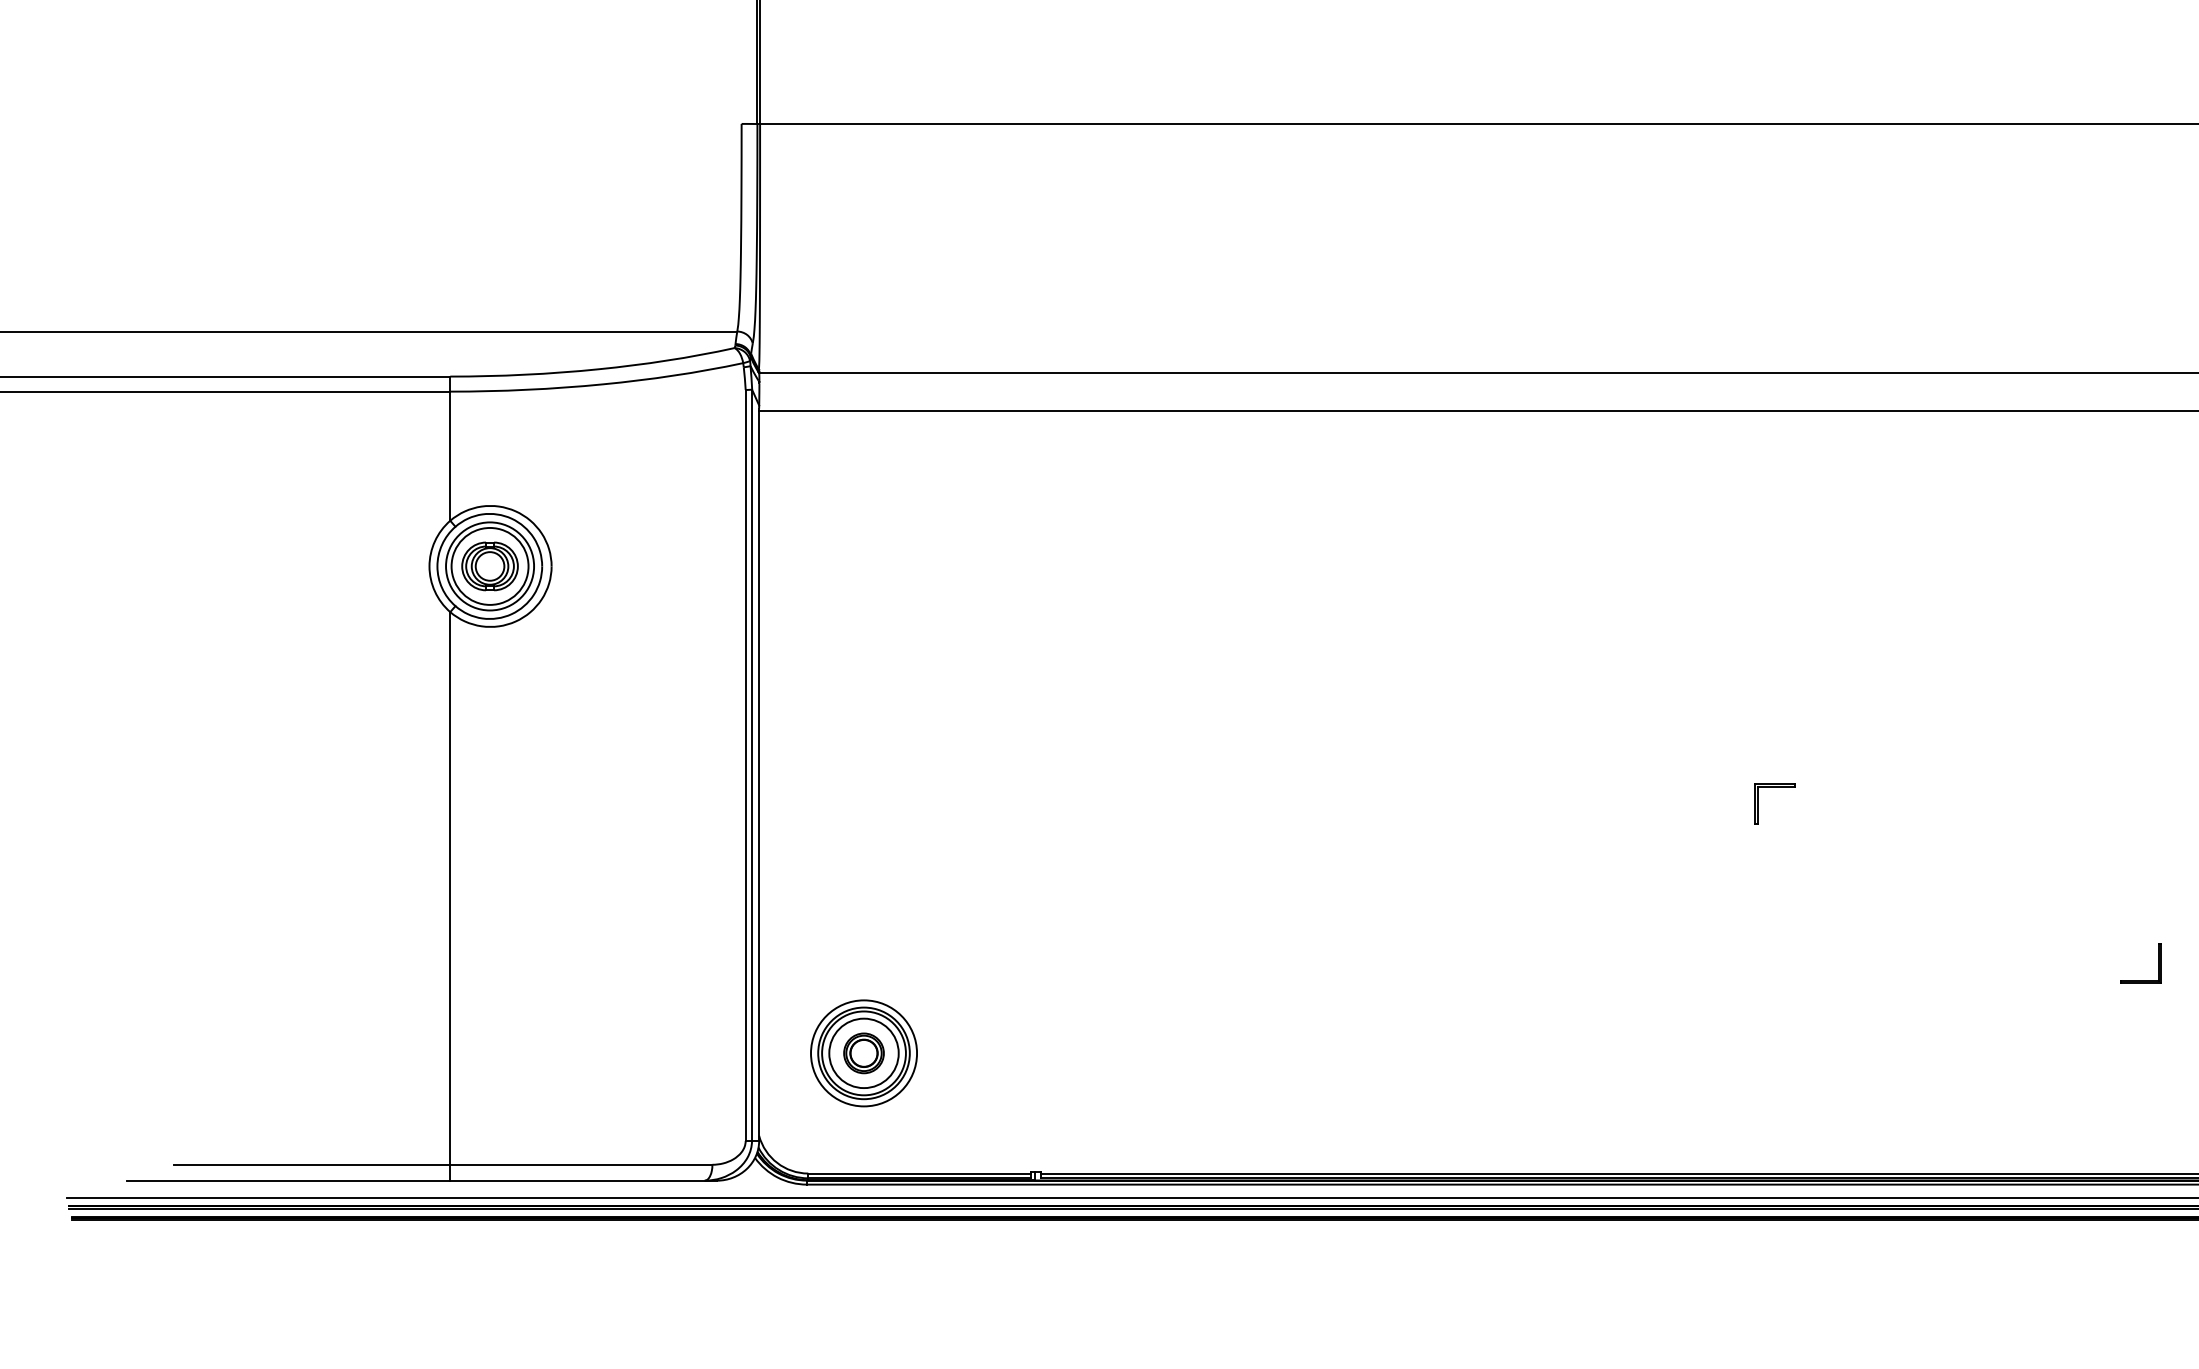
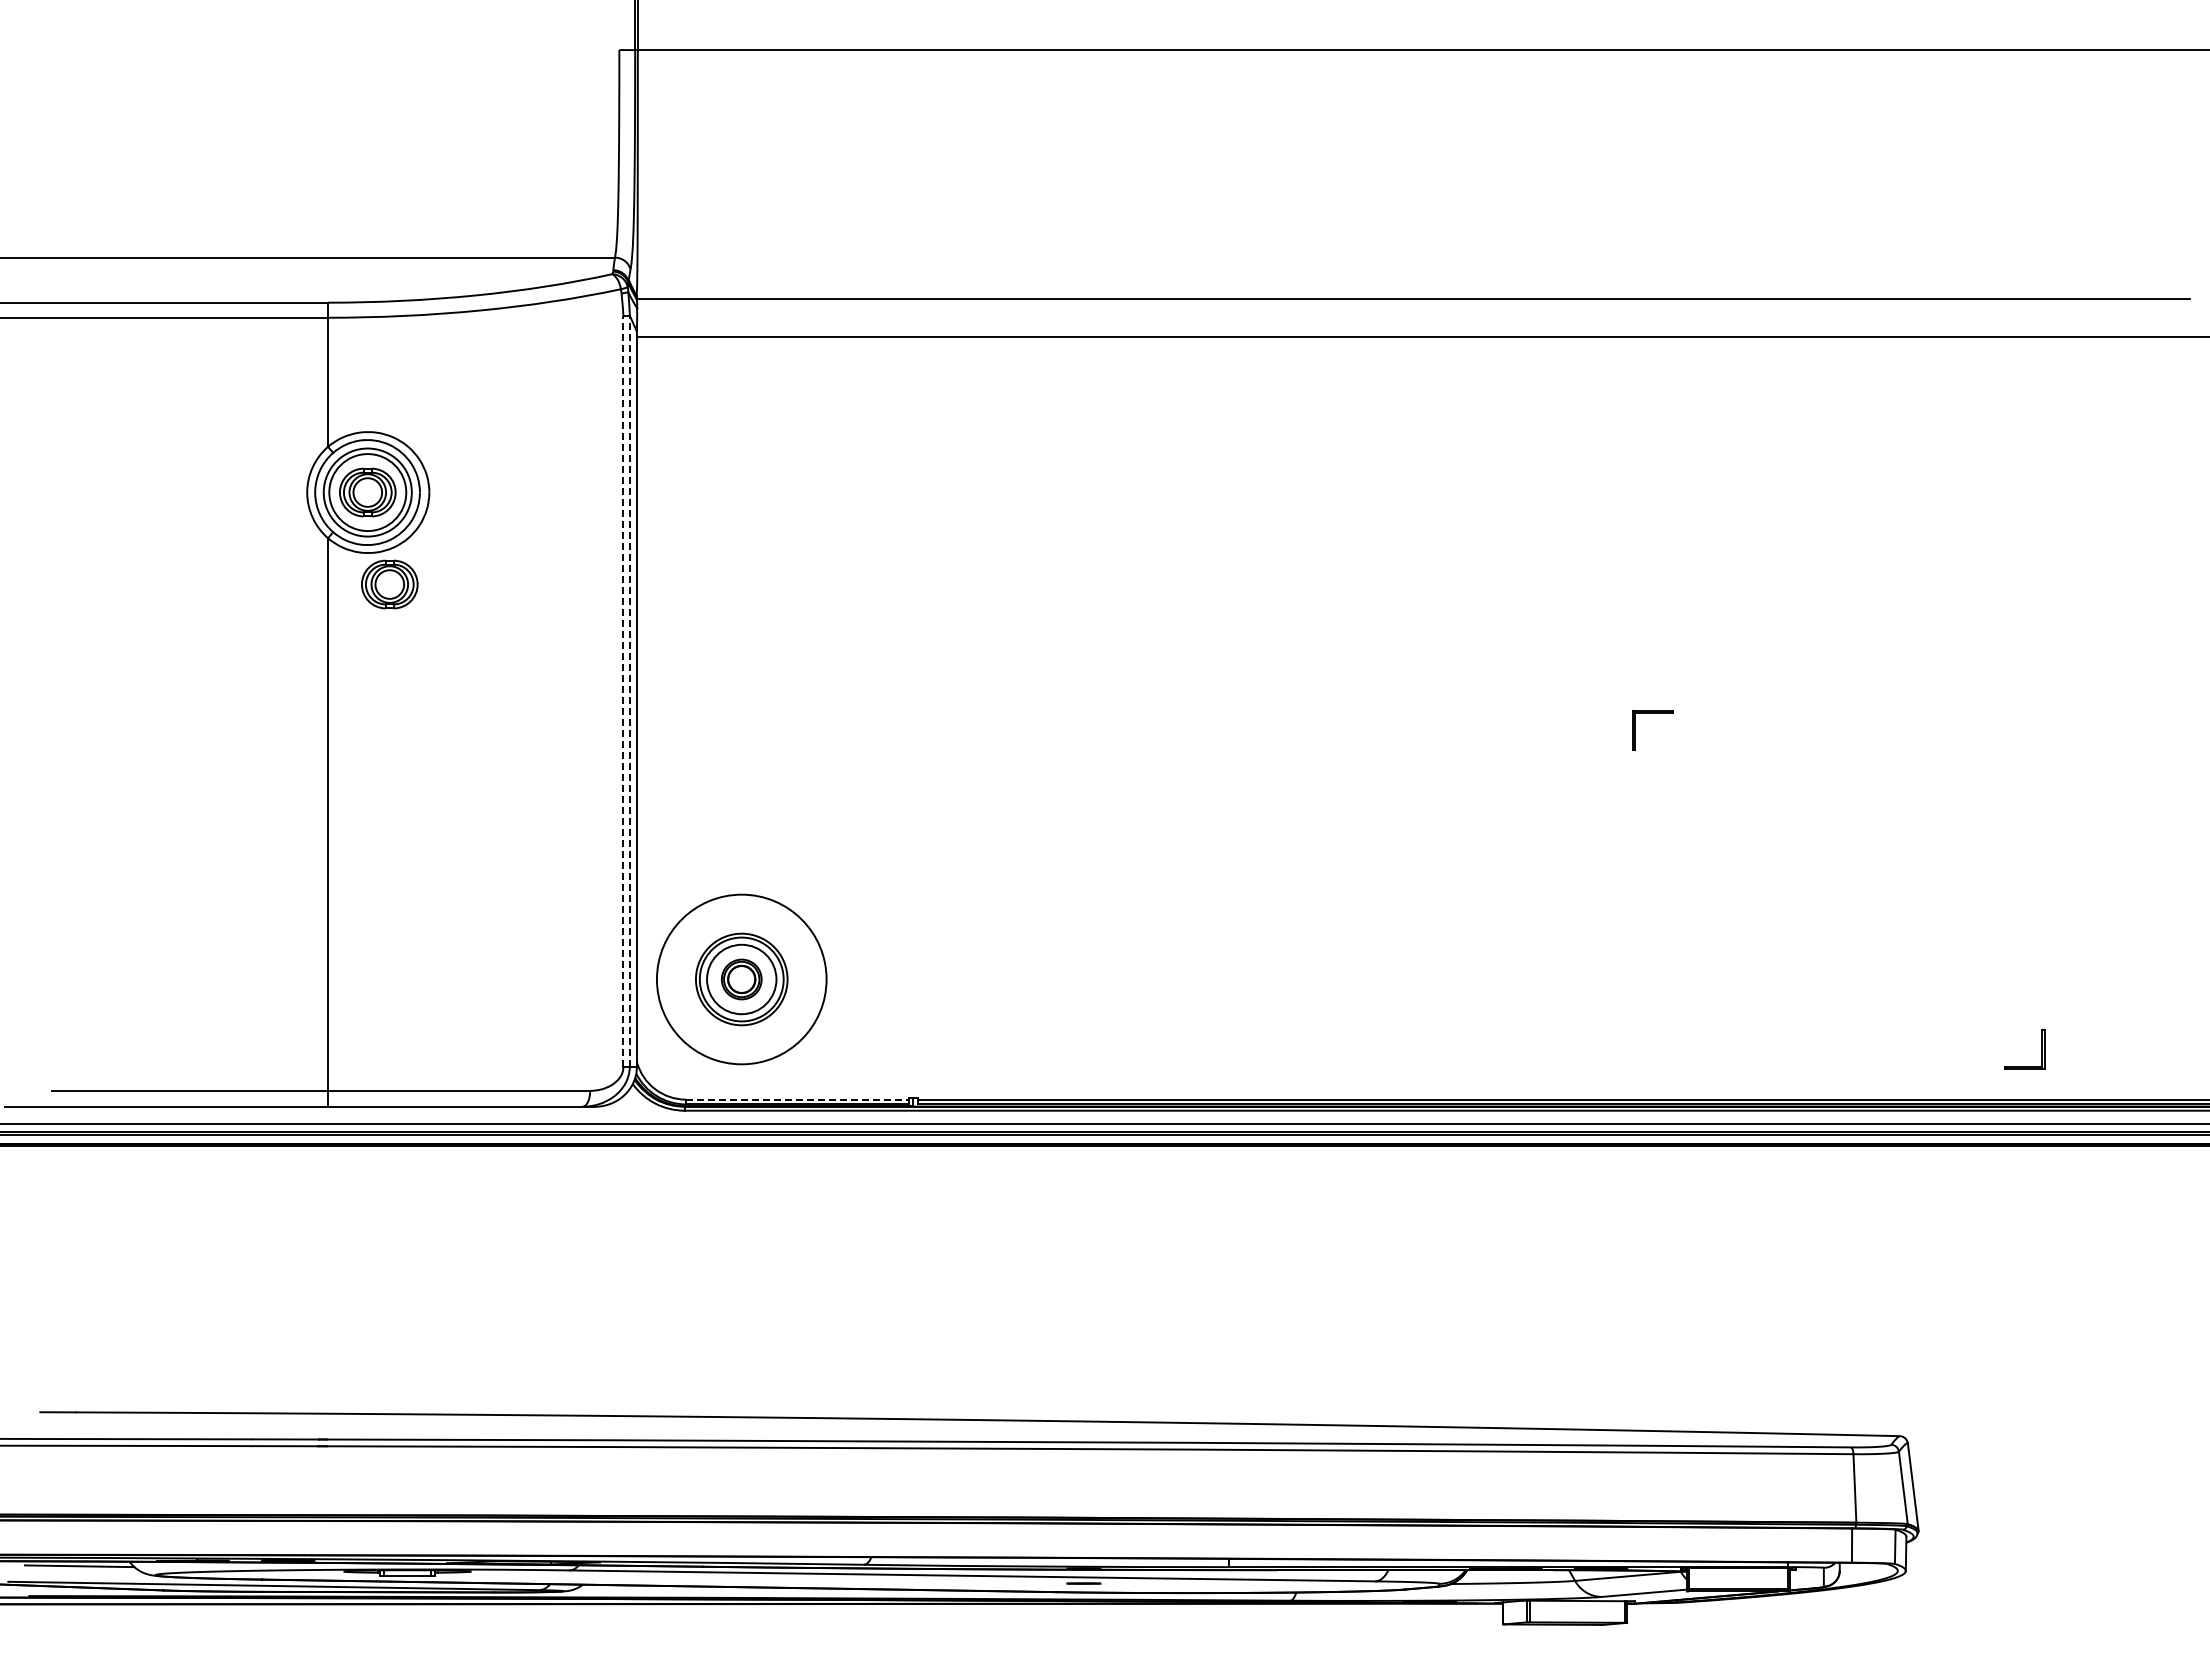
part: (511, 658) -> (389, 584), added
line: (745, 765) -> (623, 691), solid -> dashed
line: (751, 765) -> (629, 691), solid -> dashed
part: (2157, 963) -> (2041, 1049), moved
circle: (863, 1053) -> (741, 979), size x1.6
line: (919, 1173) -> (797, 1099), solid -> dashed

